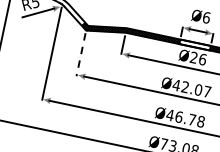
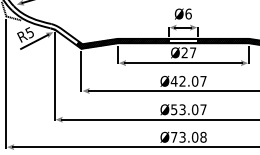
line: (80, 55) -> (81, 72), dashed -> solid
text: (203, 59) -> (193, 52), Ø26 -> Ø27
text: (185, 118) -> (188, 109), Ø46.78 -> Ø53.07

